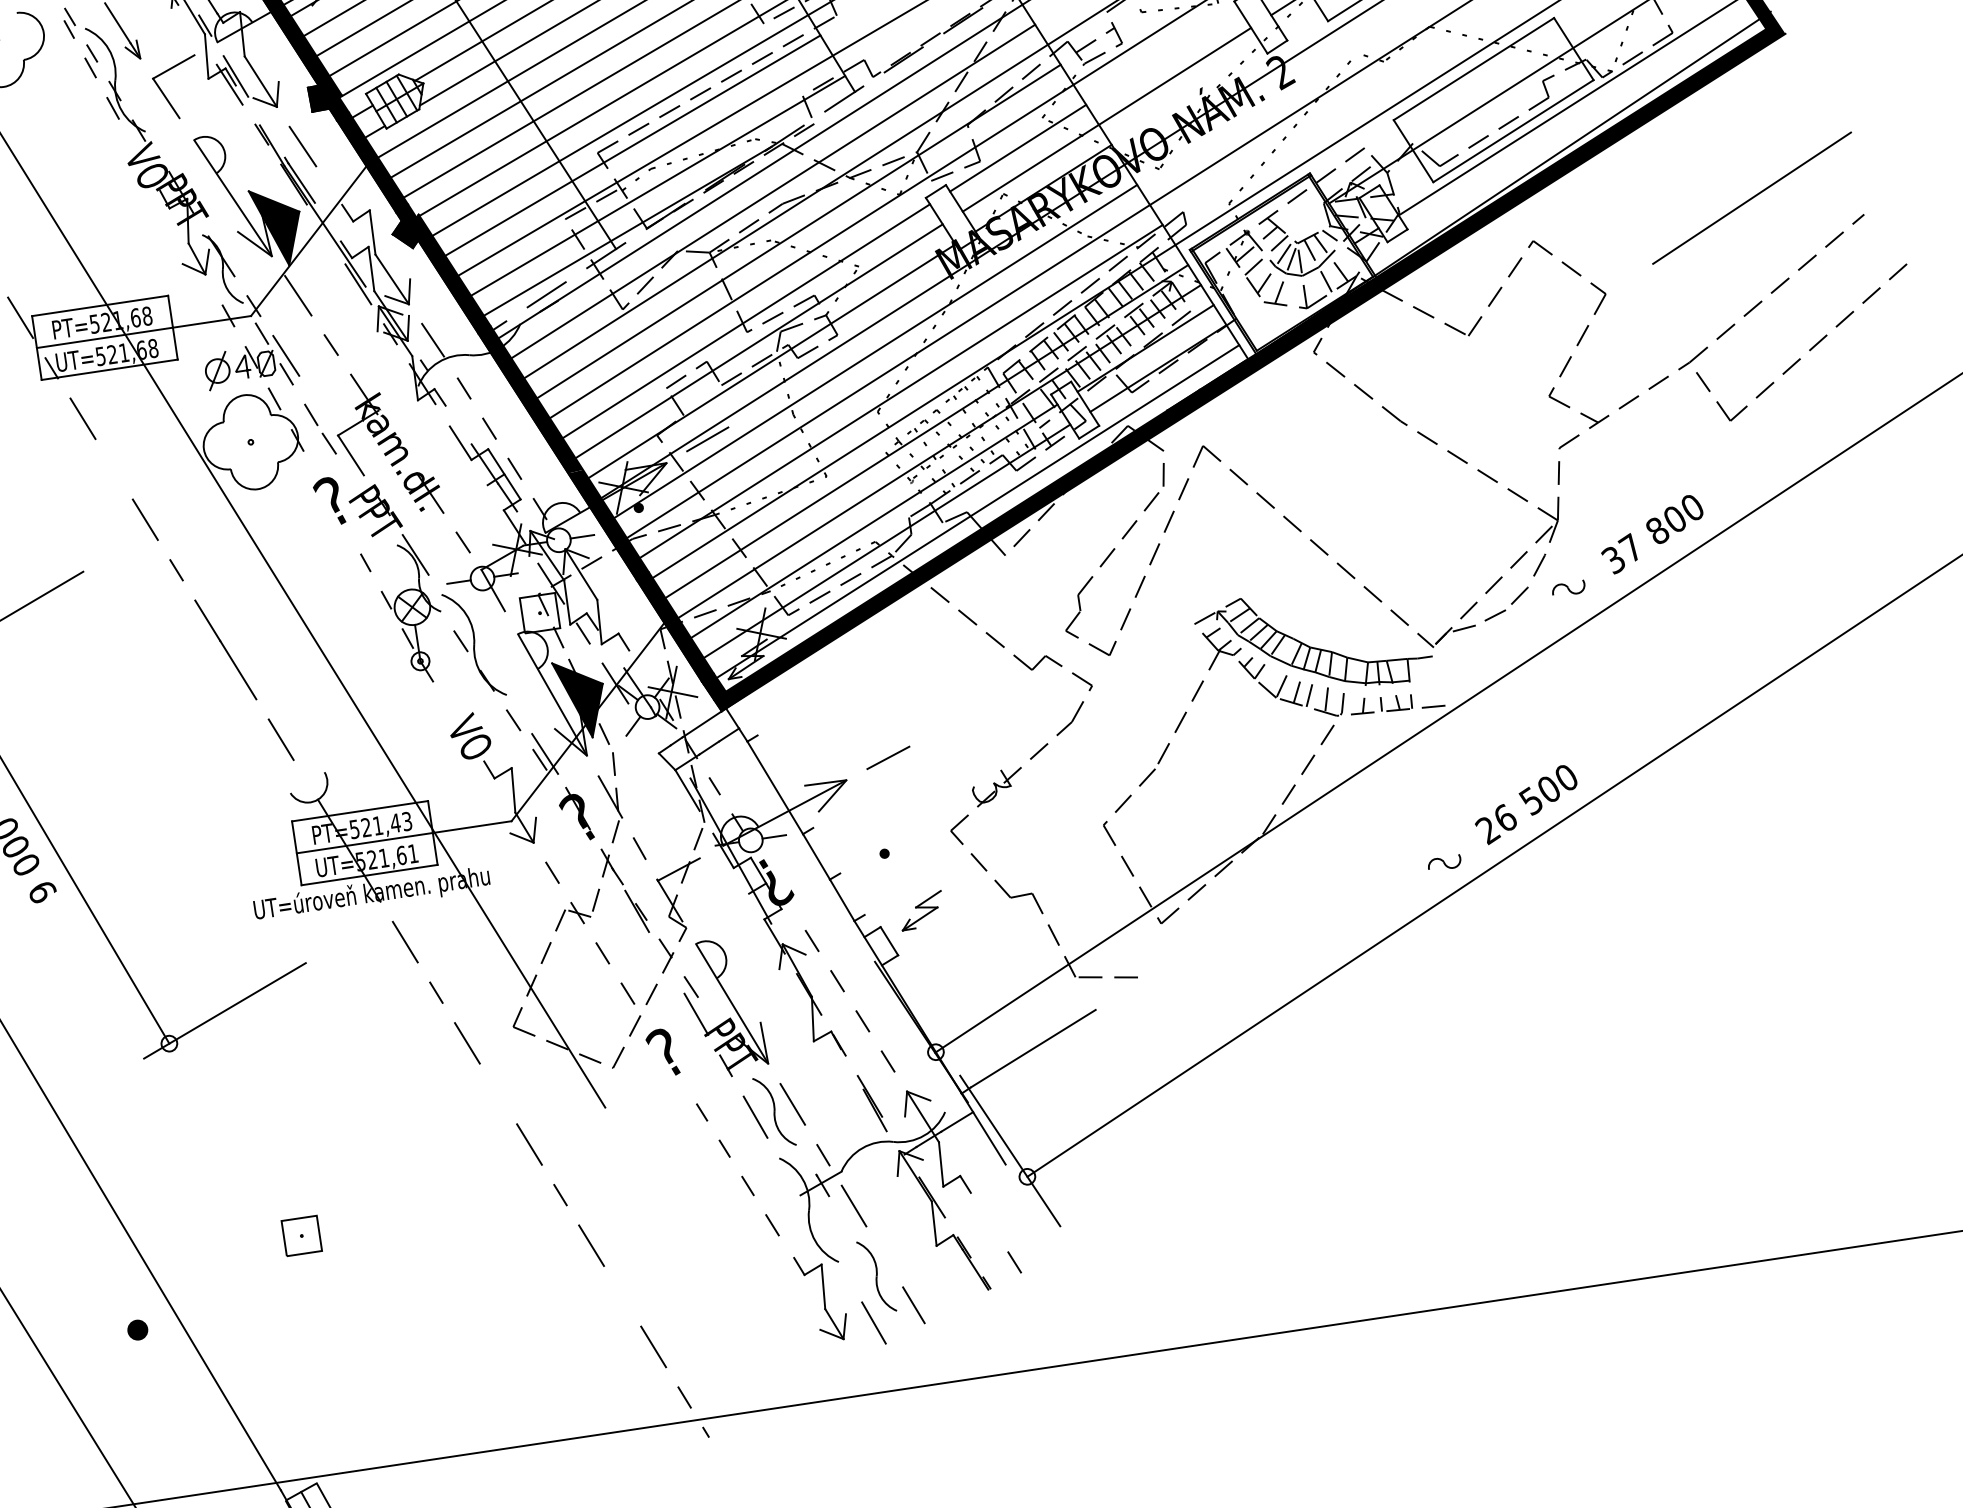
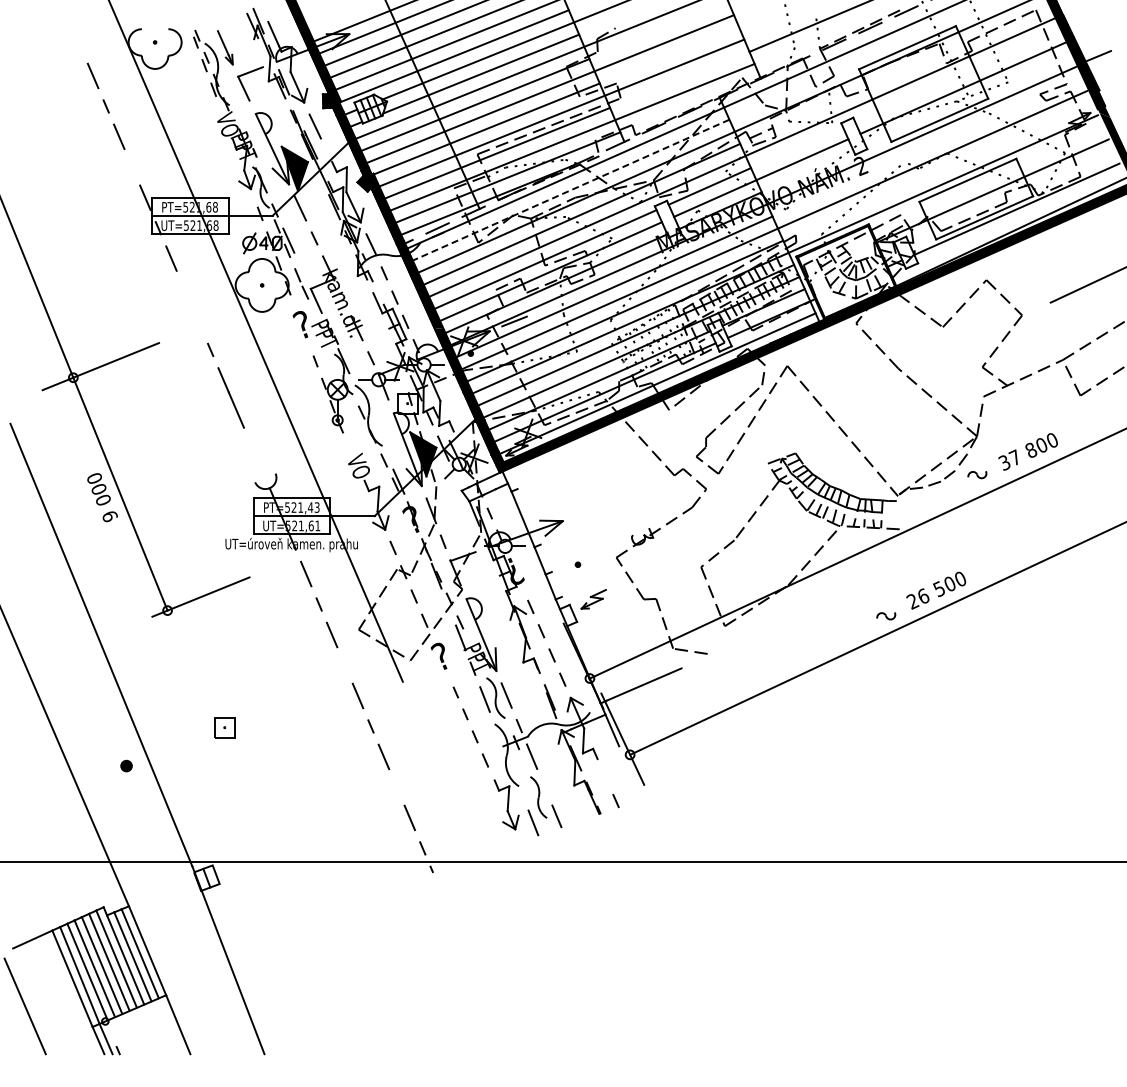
line: (772, 192) -> (570, 190), solid -> dashed
line: (145, 519) -> (197, 319), removed
line: (281, 738) -> (254, 451), removed
line: (887, 756) -> (587, 511), removed

